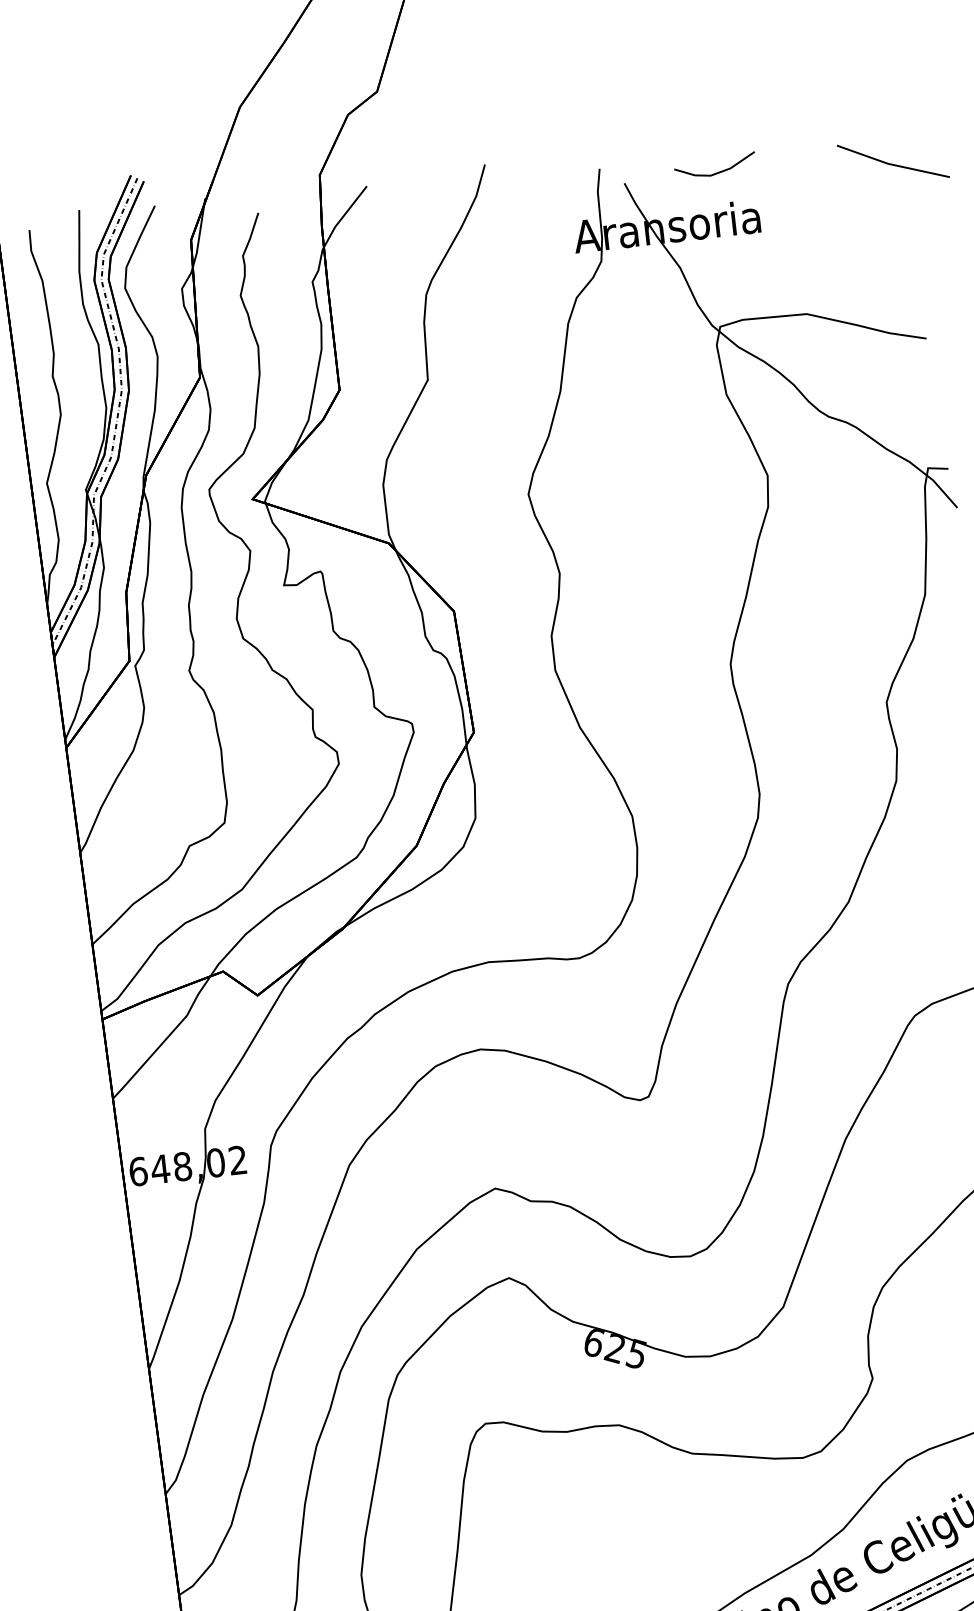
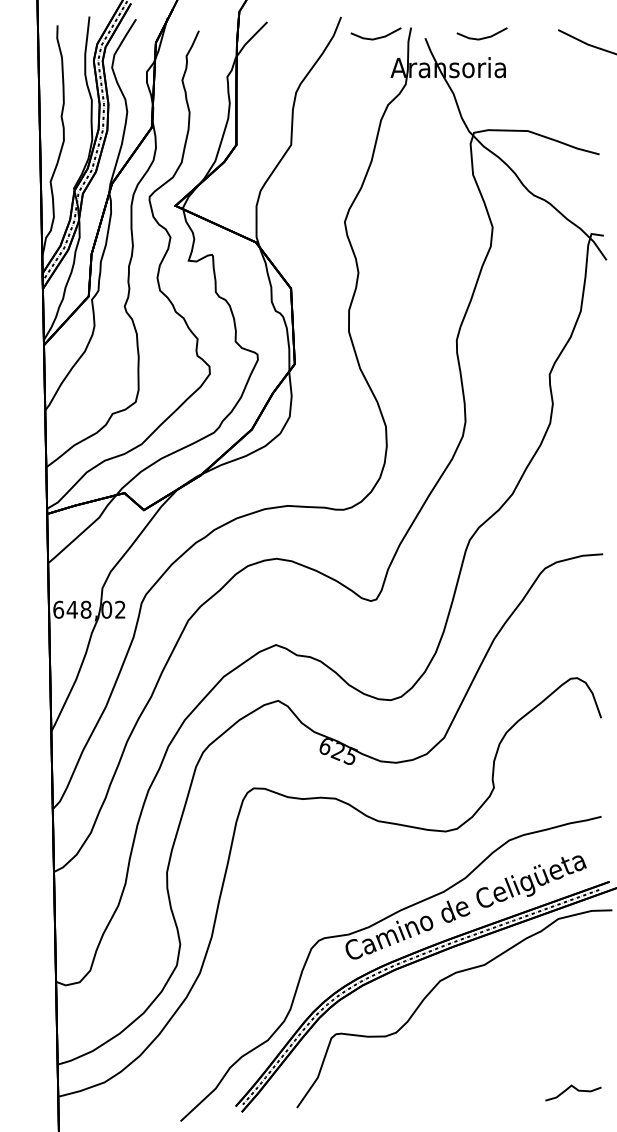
line: (545, 191) -> (376, 37), added

